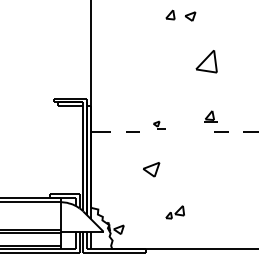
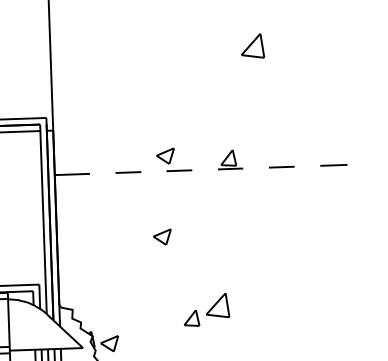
part: (207, 61) -> (253, 45), size x0.62
part: (210, 116) -> (229, 159), moved
part: (159, 125) -> (174, 159), size x1.67
part: (150, 169) -> (161, 237), size x0.62
part: (174, 212) -> (205, 310), size x1.43

